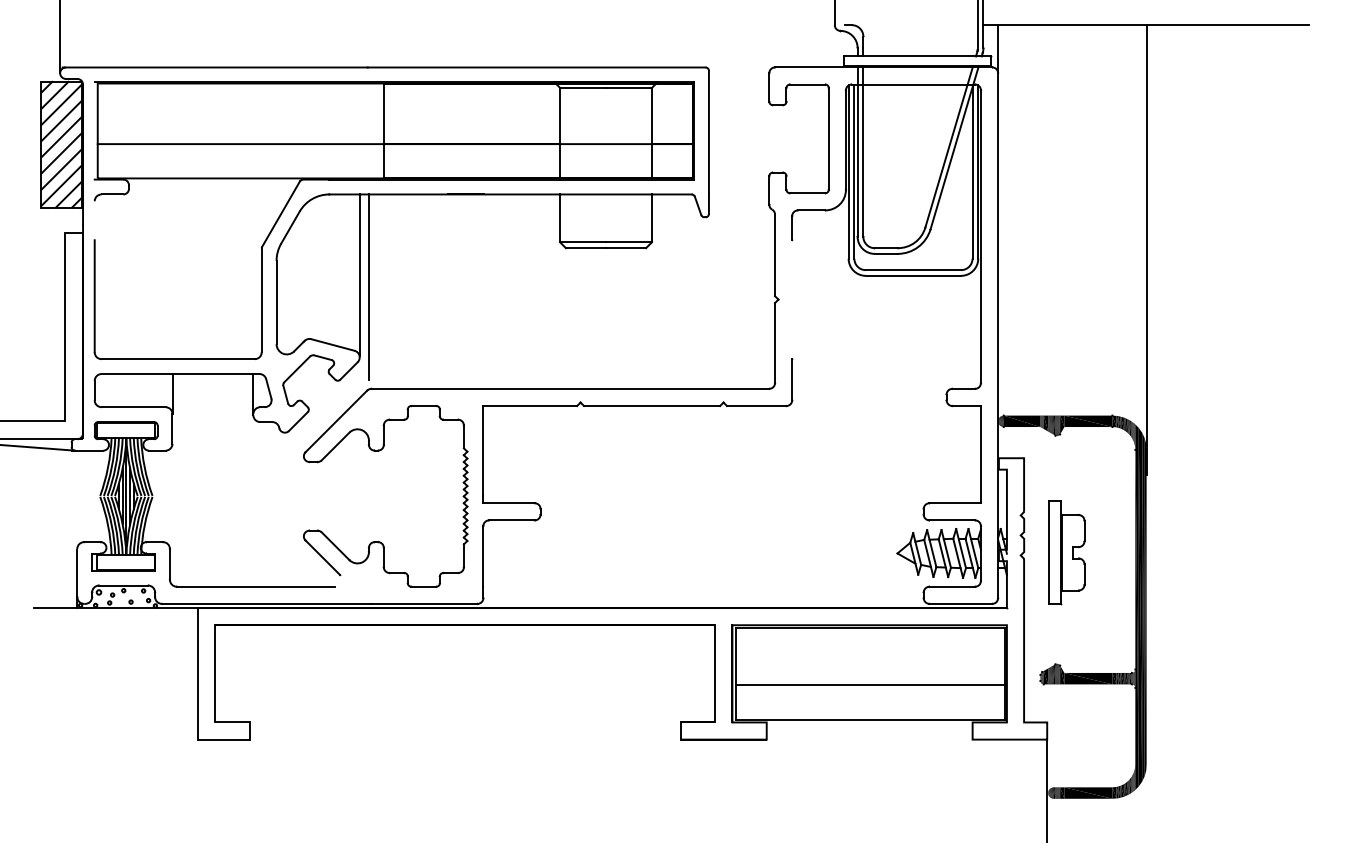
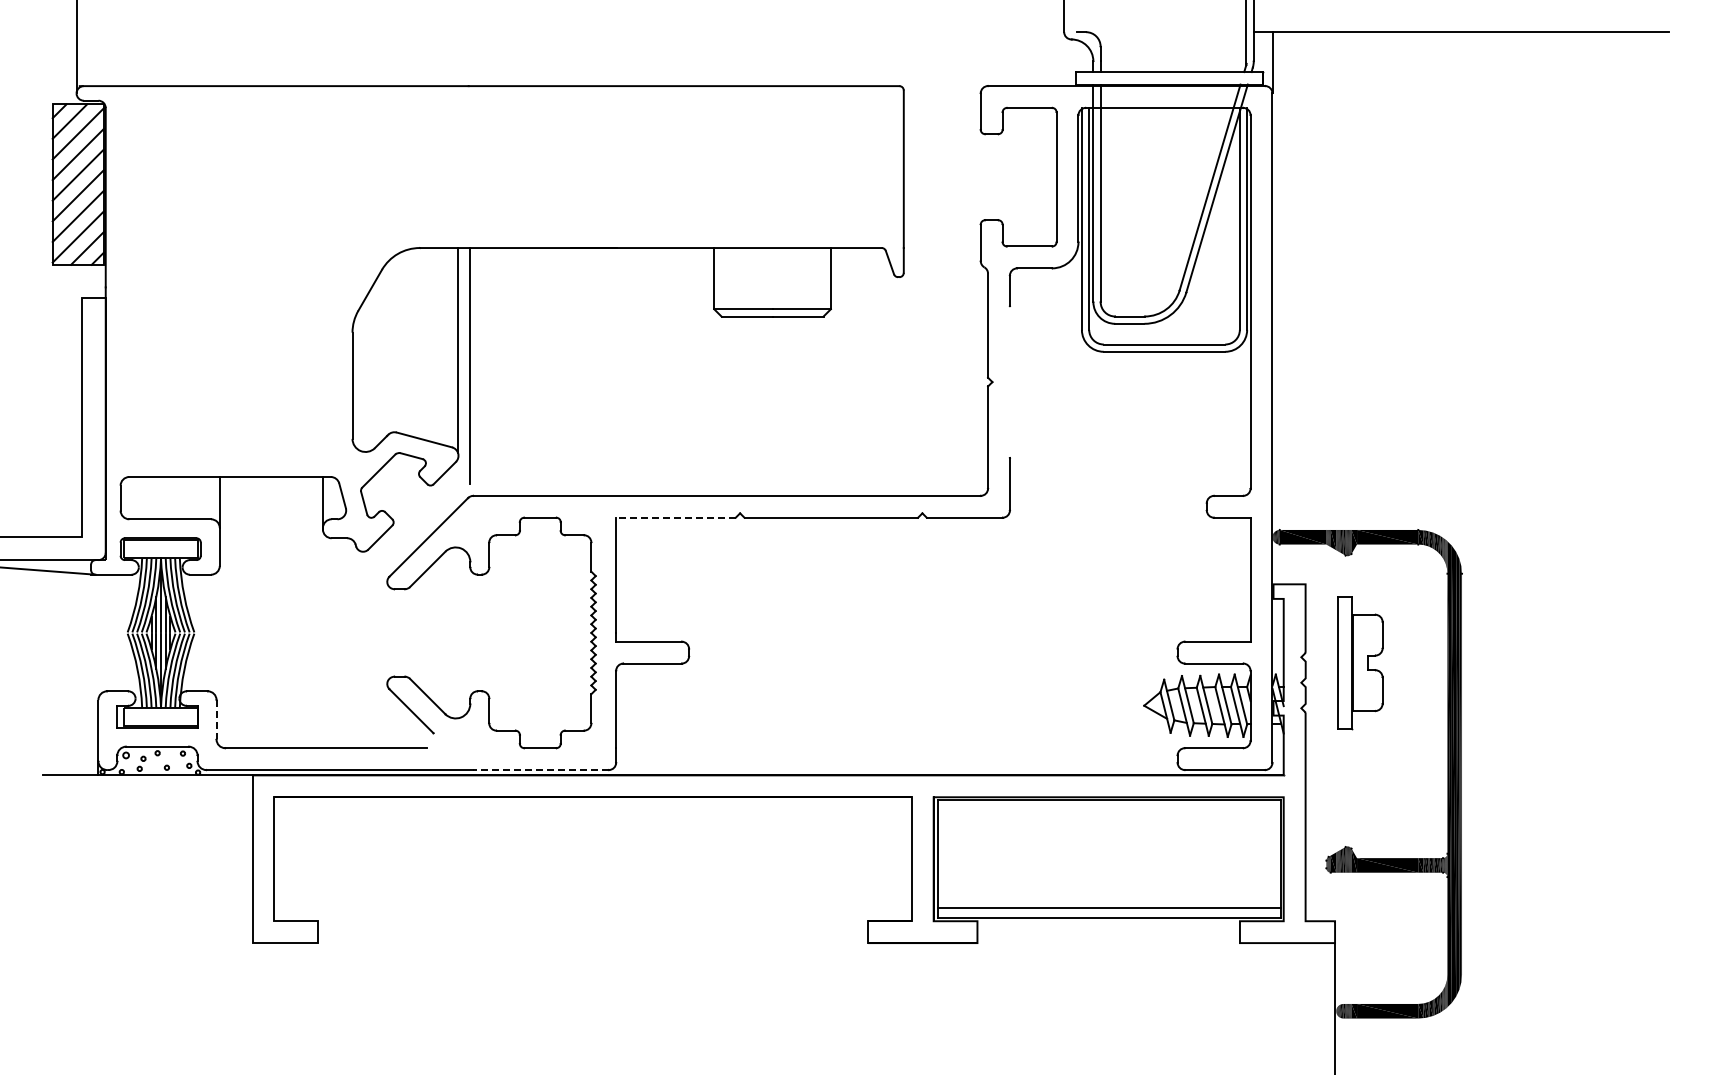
part: (394, 179) -> (502, 229), removed
line: (1147, 249) -> (1462, 318), removed
line: (529, 405) -> (675, 517), solid -> dashed
part: (1067, 553) -> (1360, 663), moved
line: (169, 564) -> (216, 719), solid -> dashed
line: (424, 604) -> (541, 770), solid -> dashed
line: (870, 685) -> (1109, 908), moved

